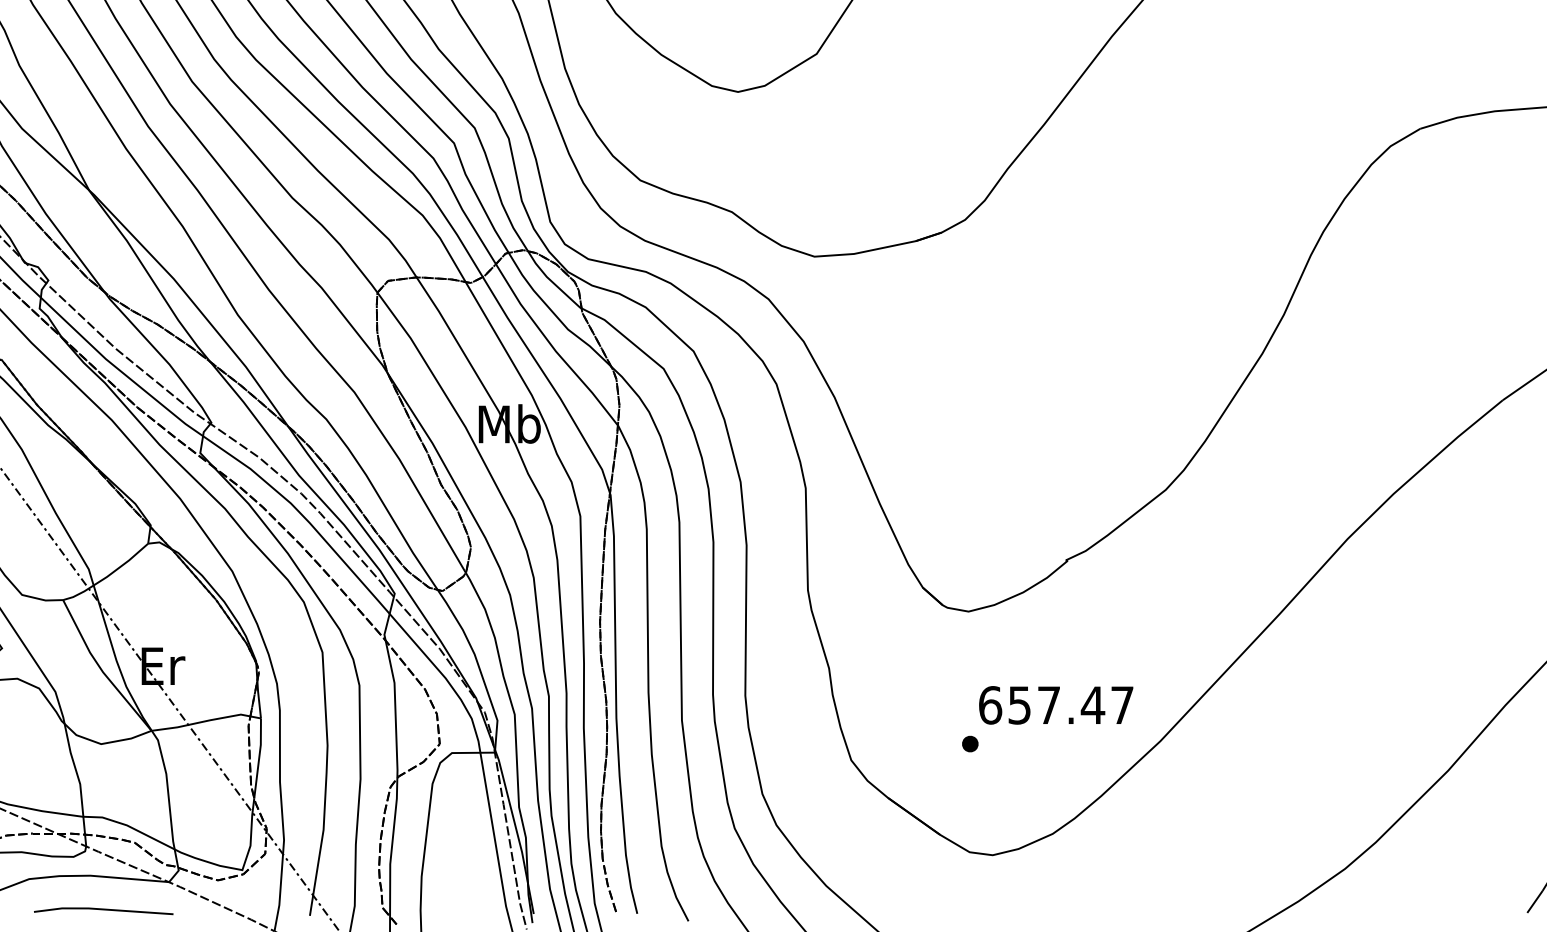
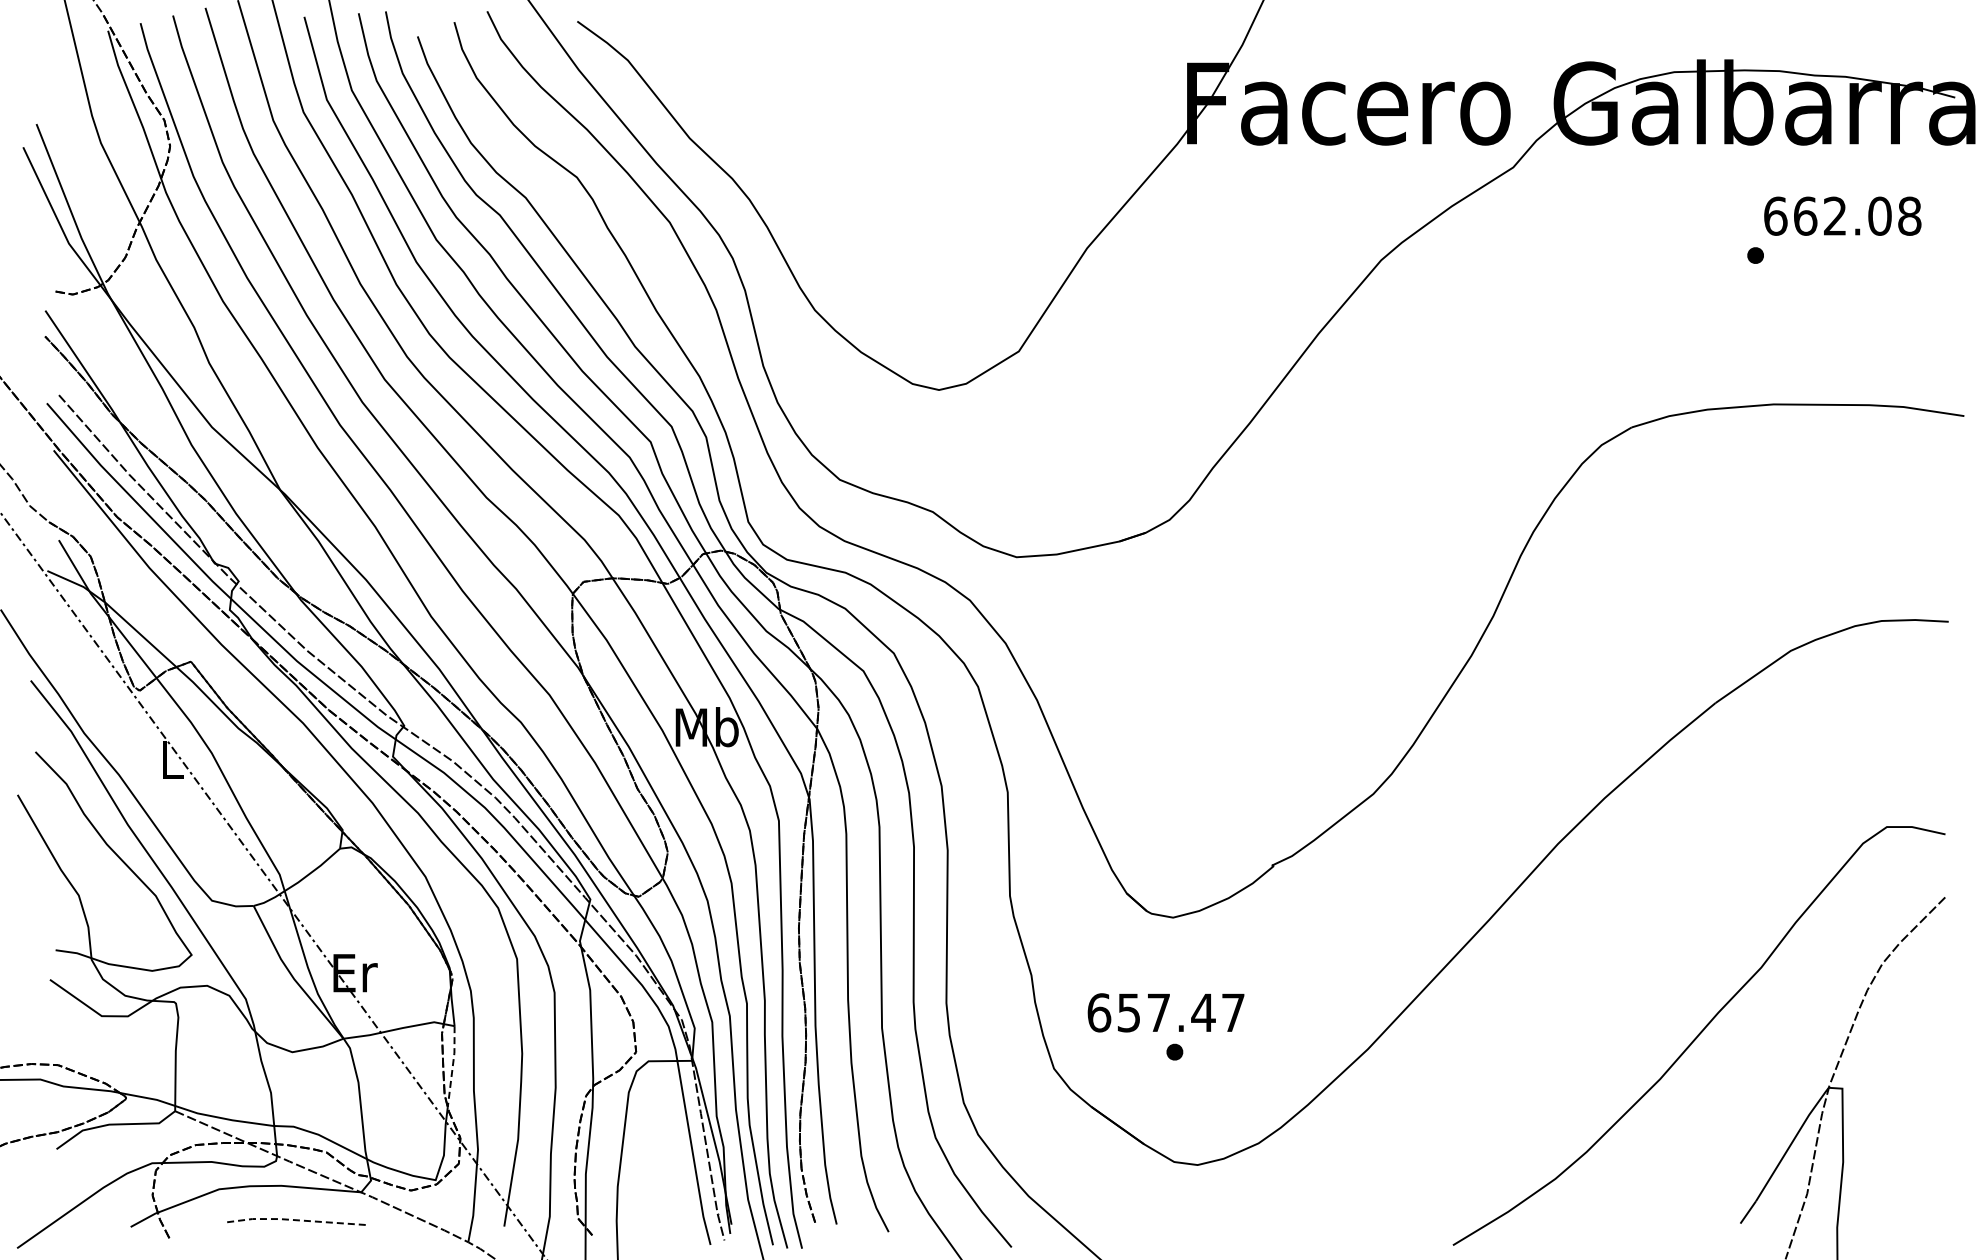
text: (1055, 705) -> (1165, 1012), moved
line: (258, 758) -> (452, 1066), solid -> dashed
line: (102, 909) -> (293, 1220), solid -> dashed

